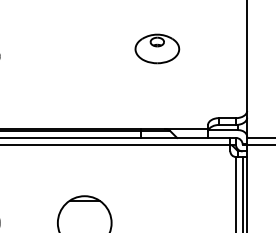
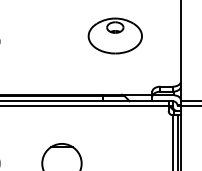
part: (156, 48) -> (114, 35), size x1.67

